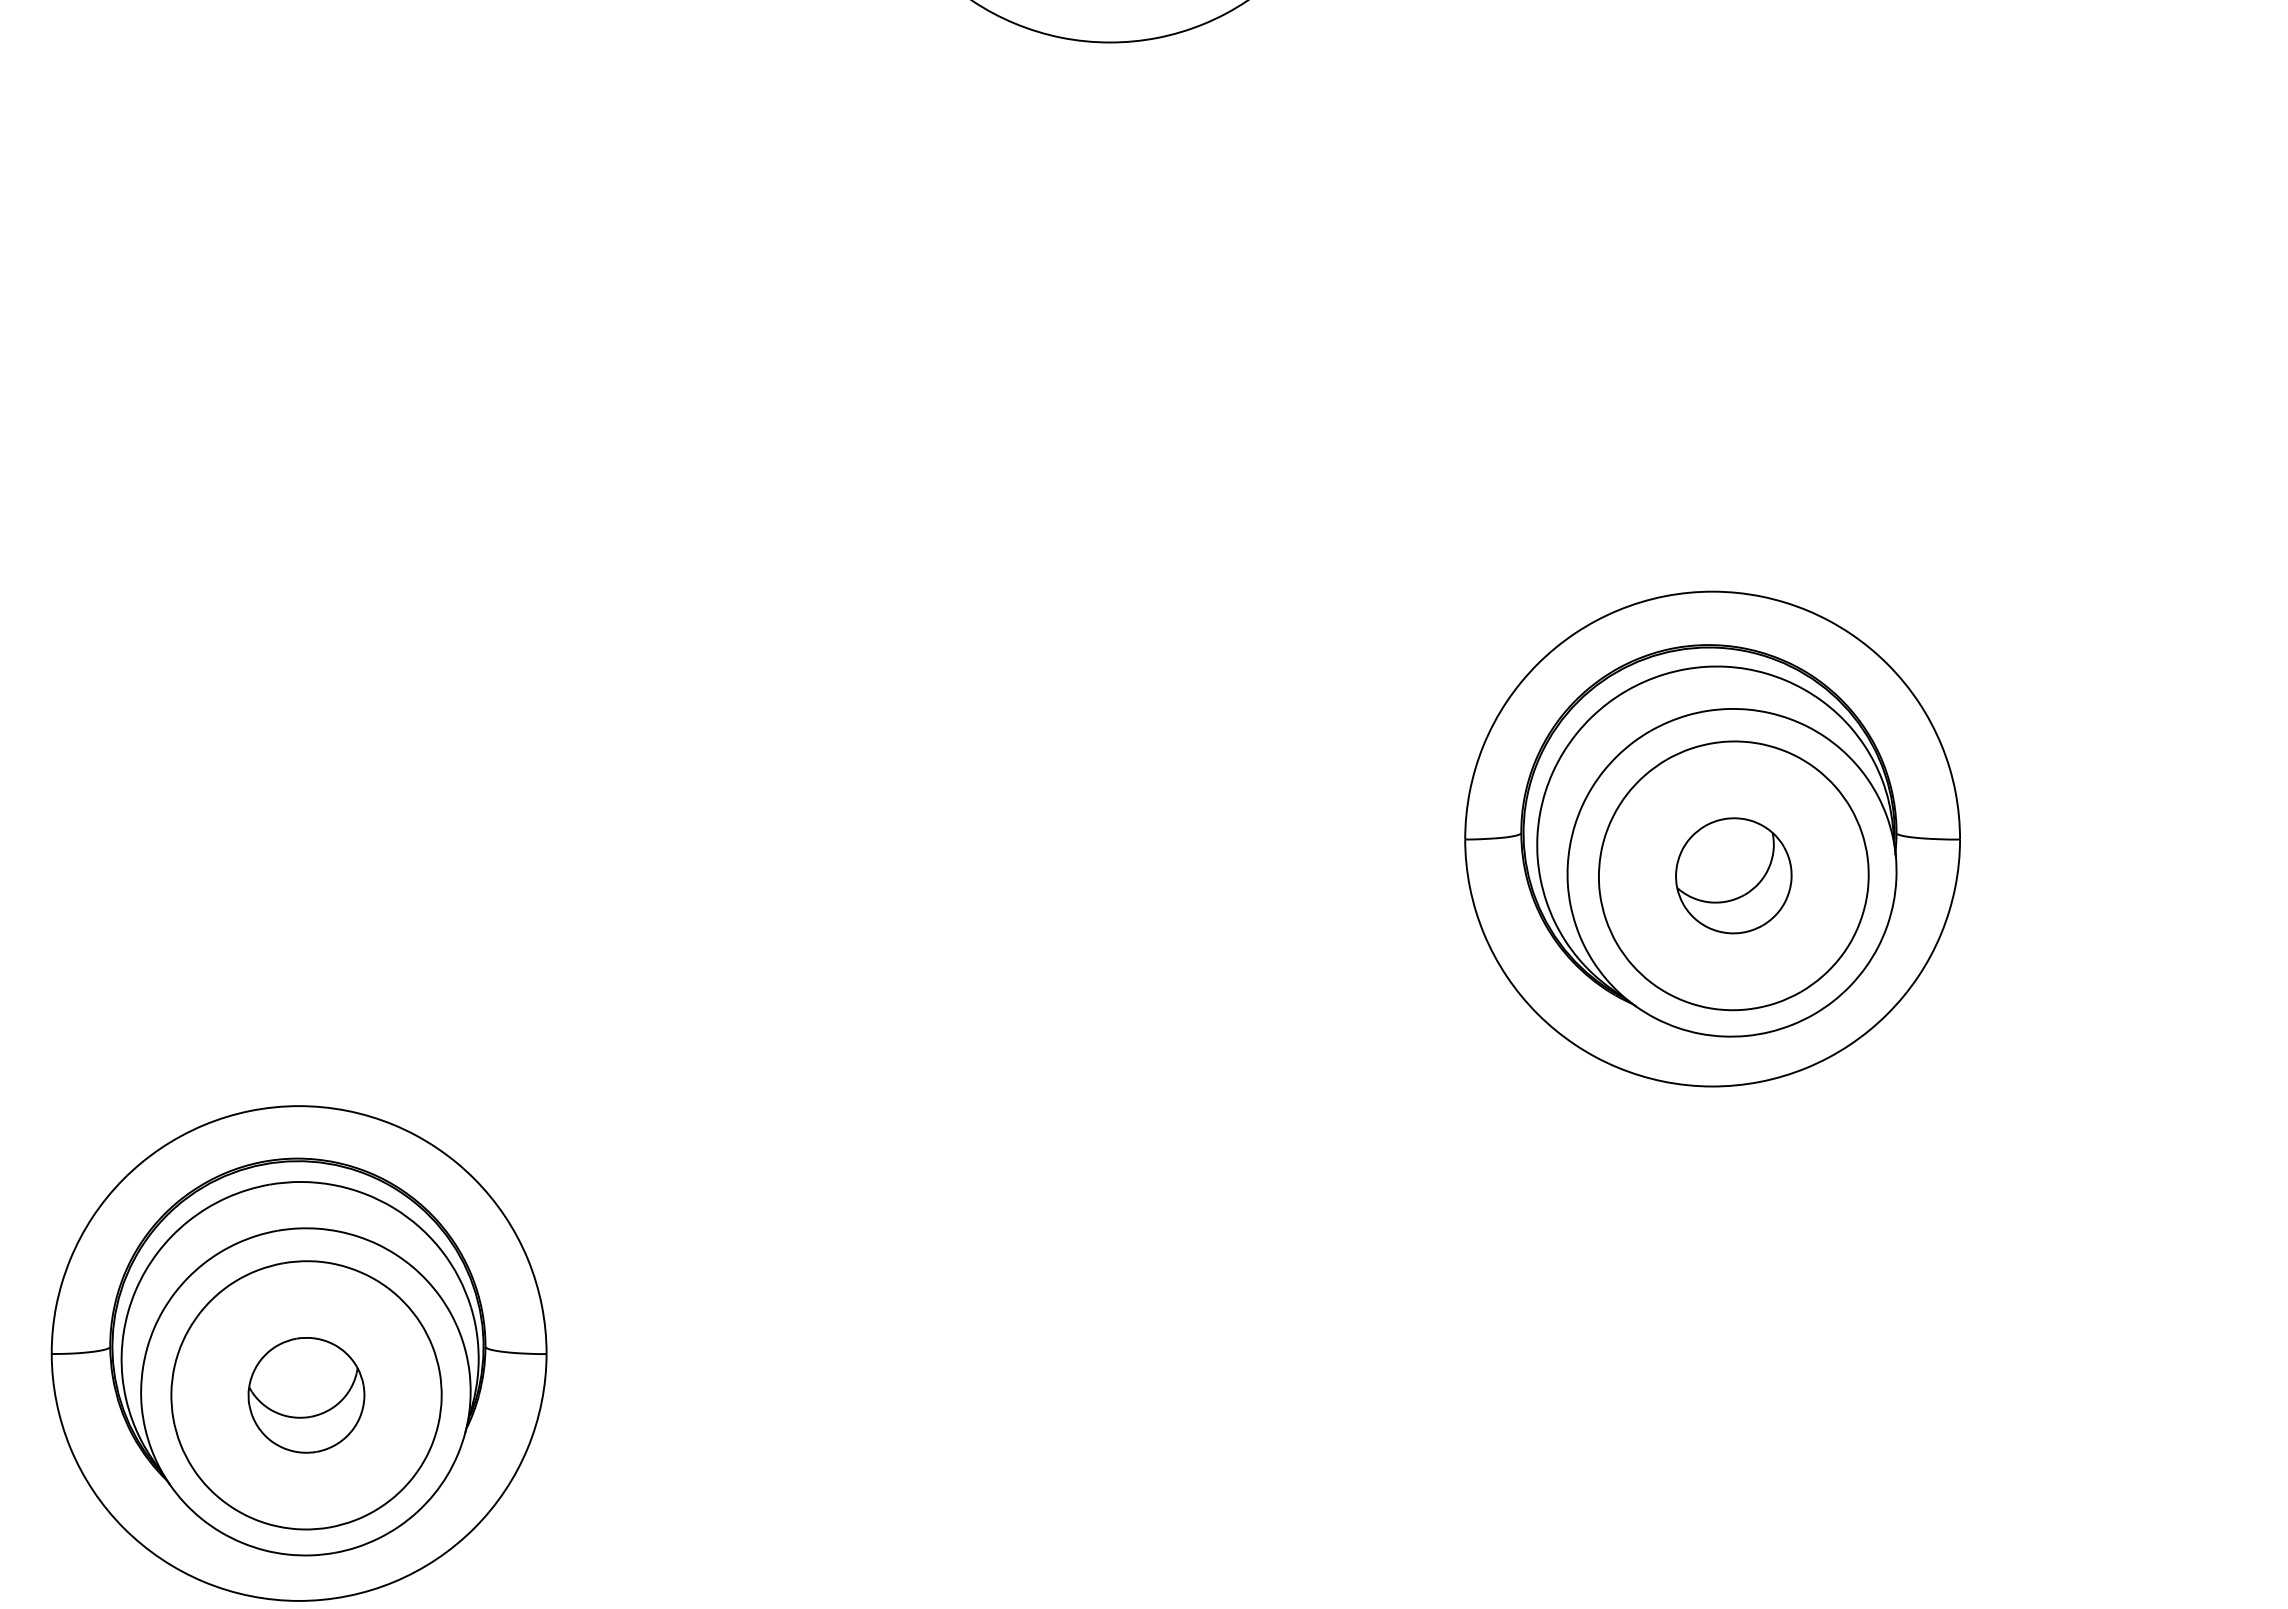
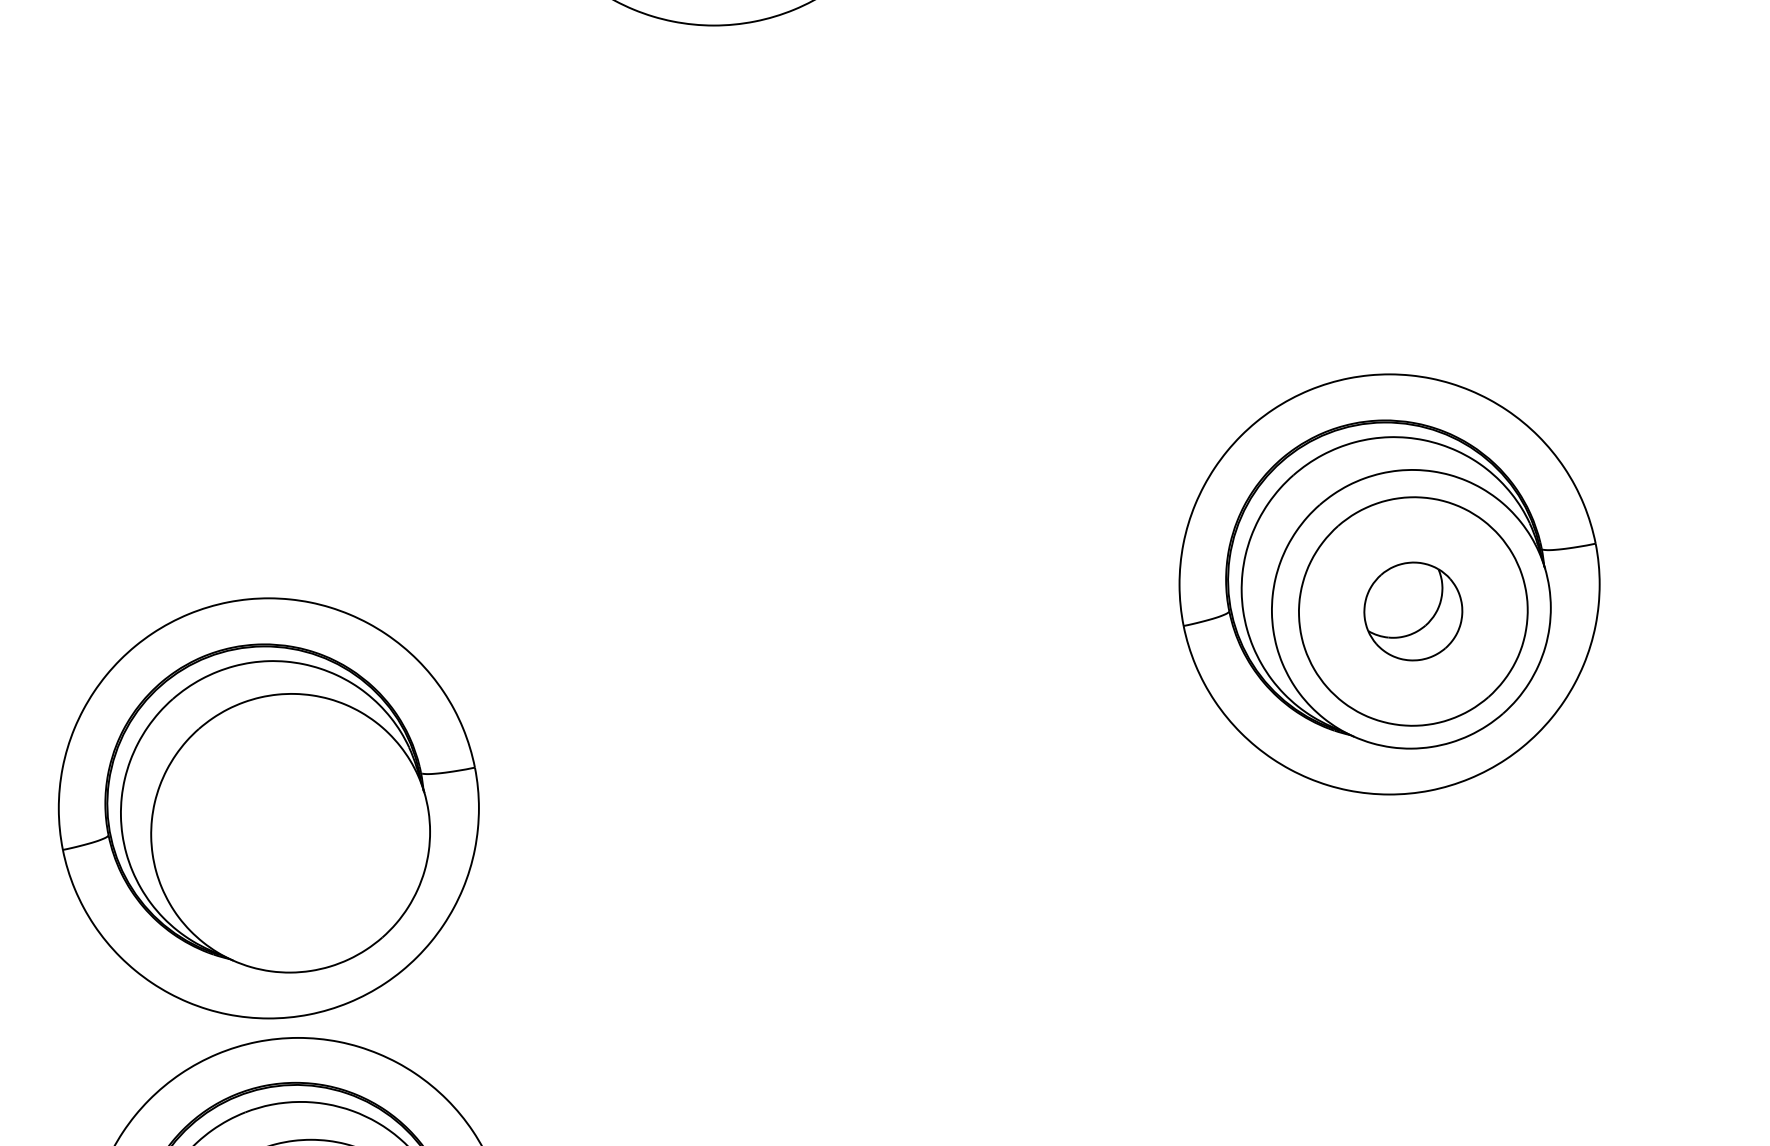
part: (366, 838) -> (268, 807), added

